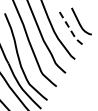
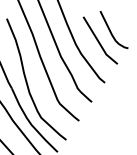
line: (70, 30) -> (98, 42), dashed -> solid

